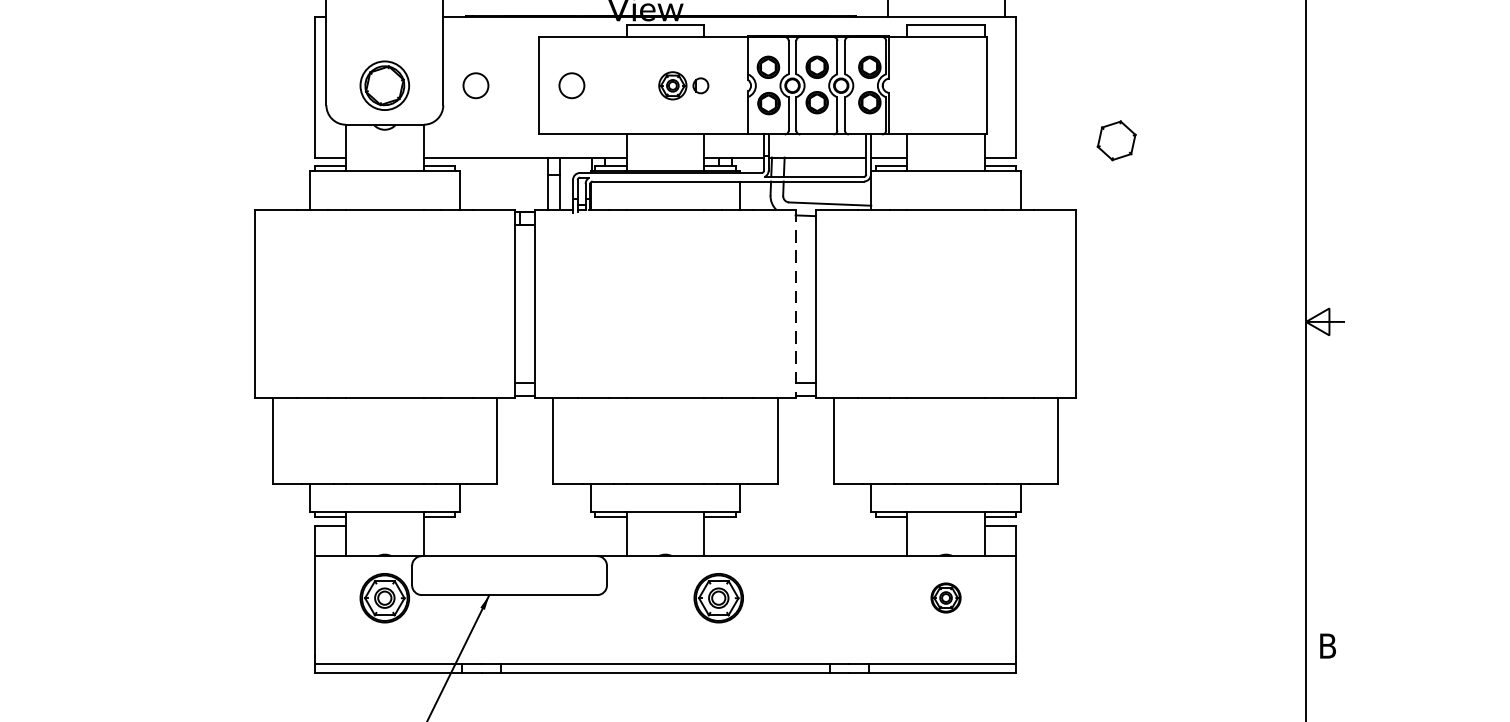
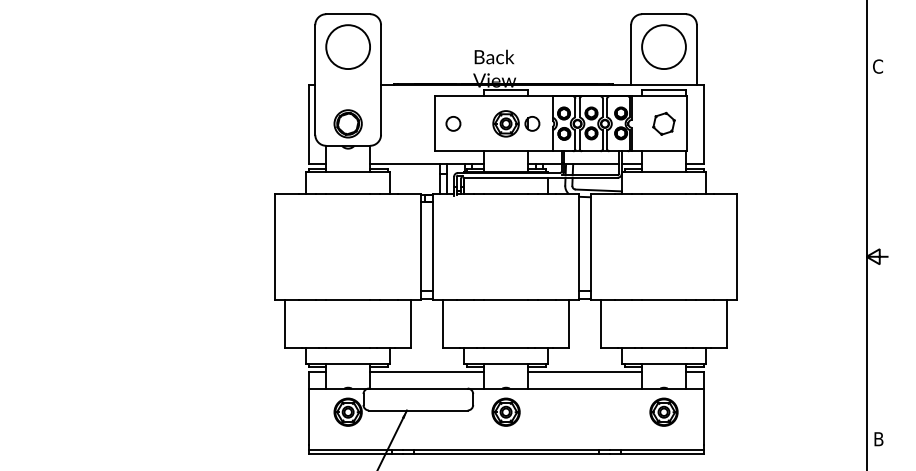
circle: (476, 85) -> (399, 123), removed
part: (683, 85) -> (516, 123), size x1.67
part: (1115, 140) -> (663, 123), moved
line: (795, 305) -> (579, 247), dashed -> solid
line: (525, 525) -> (427, 371), added
line: (804, 525) -> (584, 371), added
part: (717, 596) -> (505, 411), moved
part: (945, 596) -> (663, 411), size x1.67

